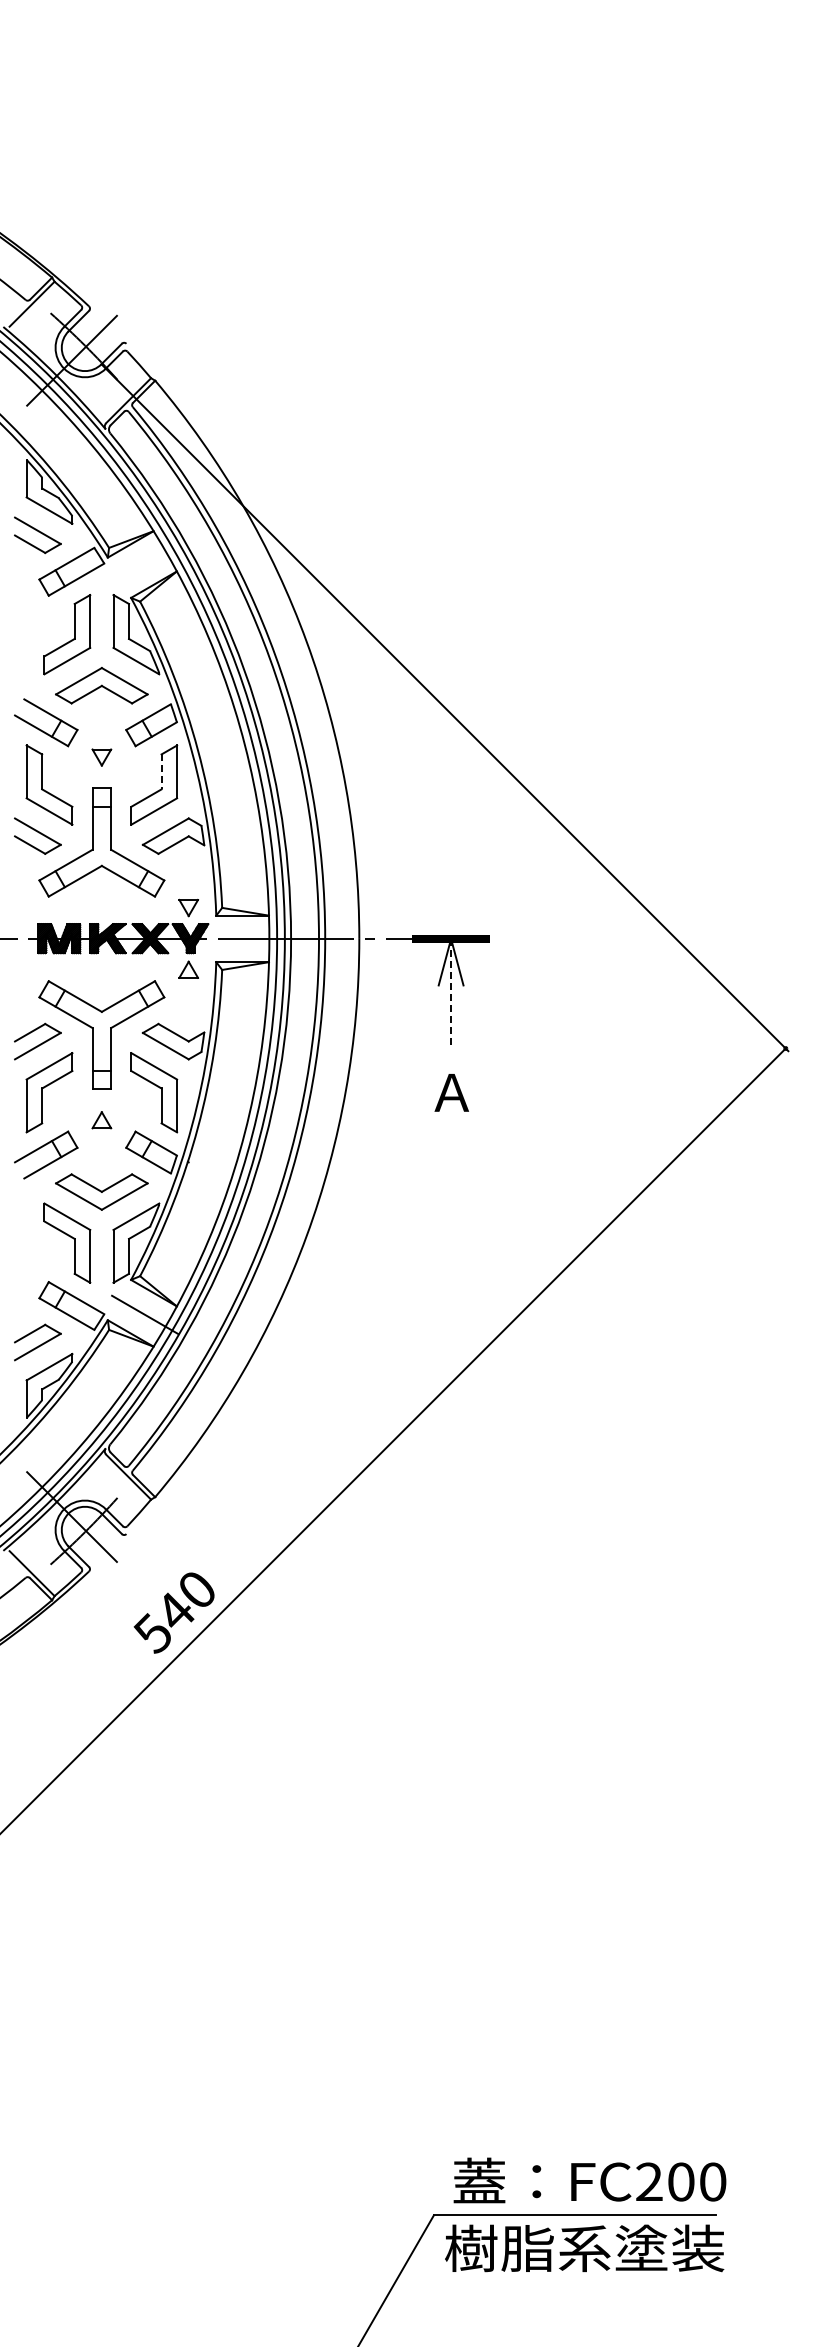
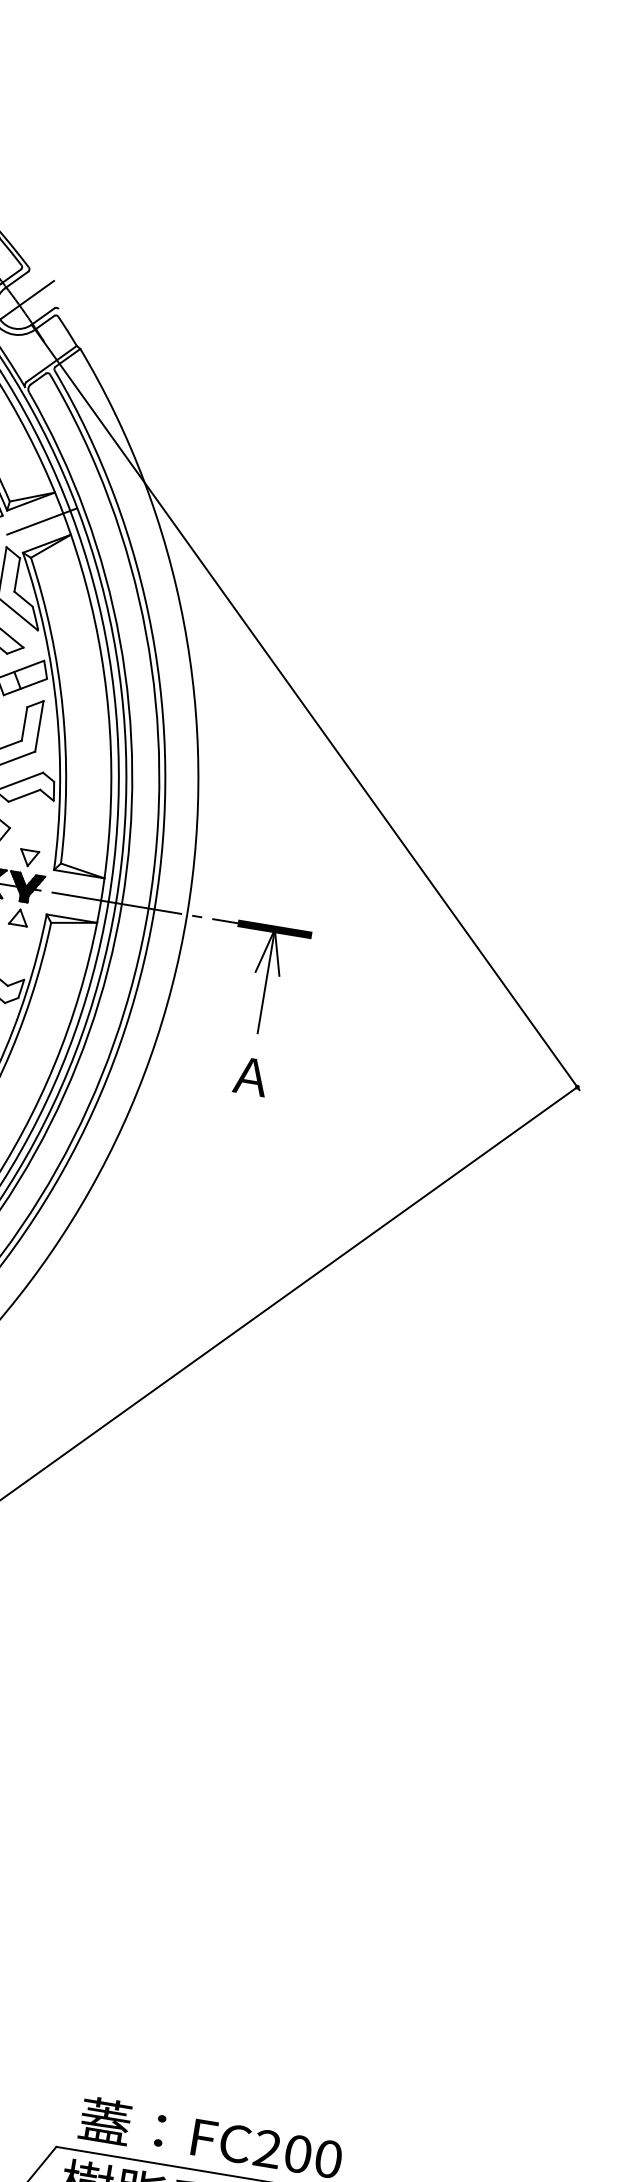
line: (145, 562) -> (42, 521), added
line: (161, 772) -> (24, 724), dashed -> solid
line: (451, 993) -> (266, 981), dashed -> solid

